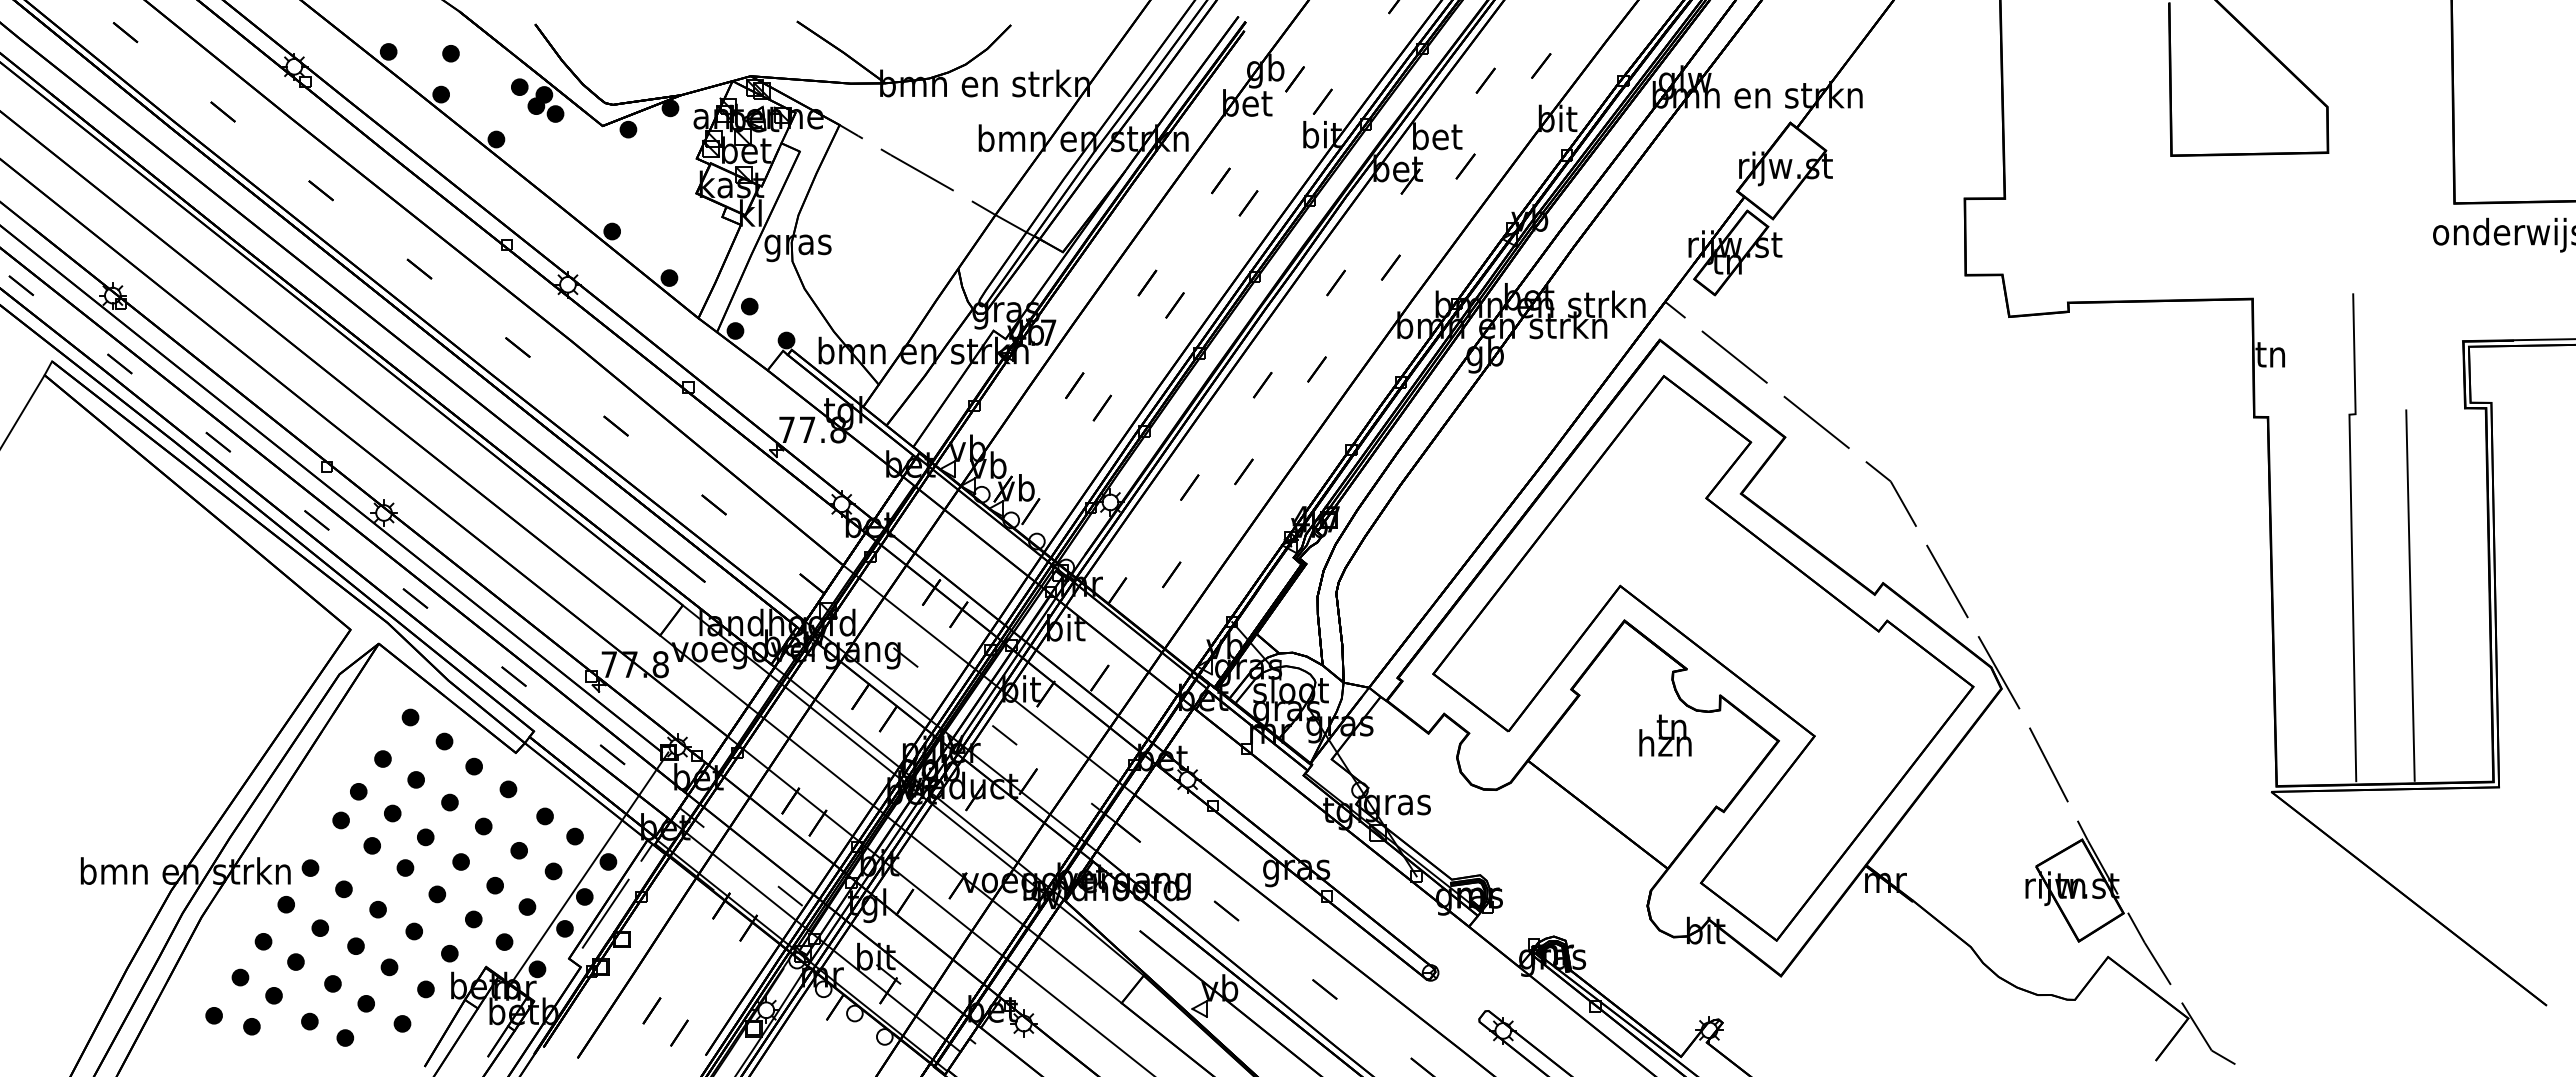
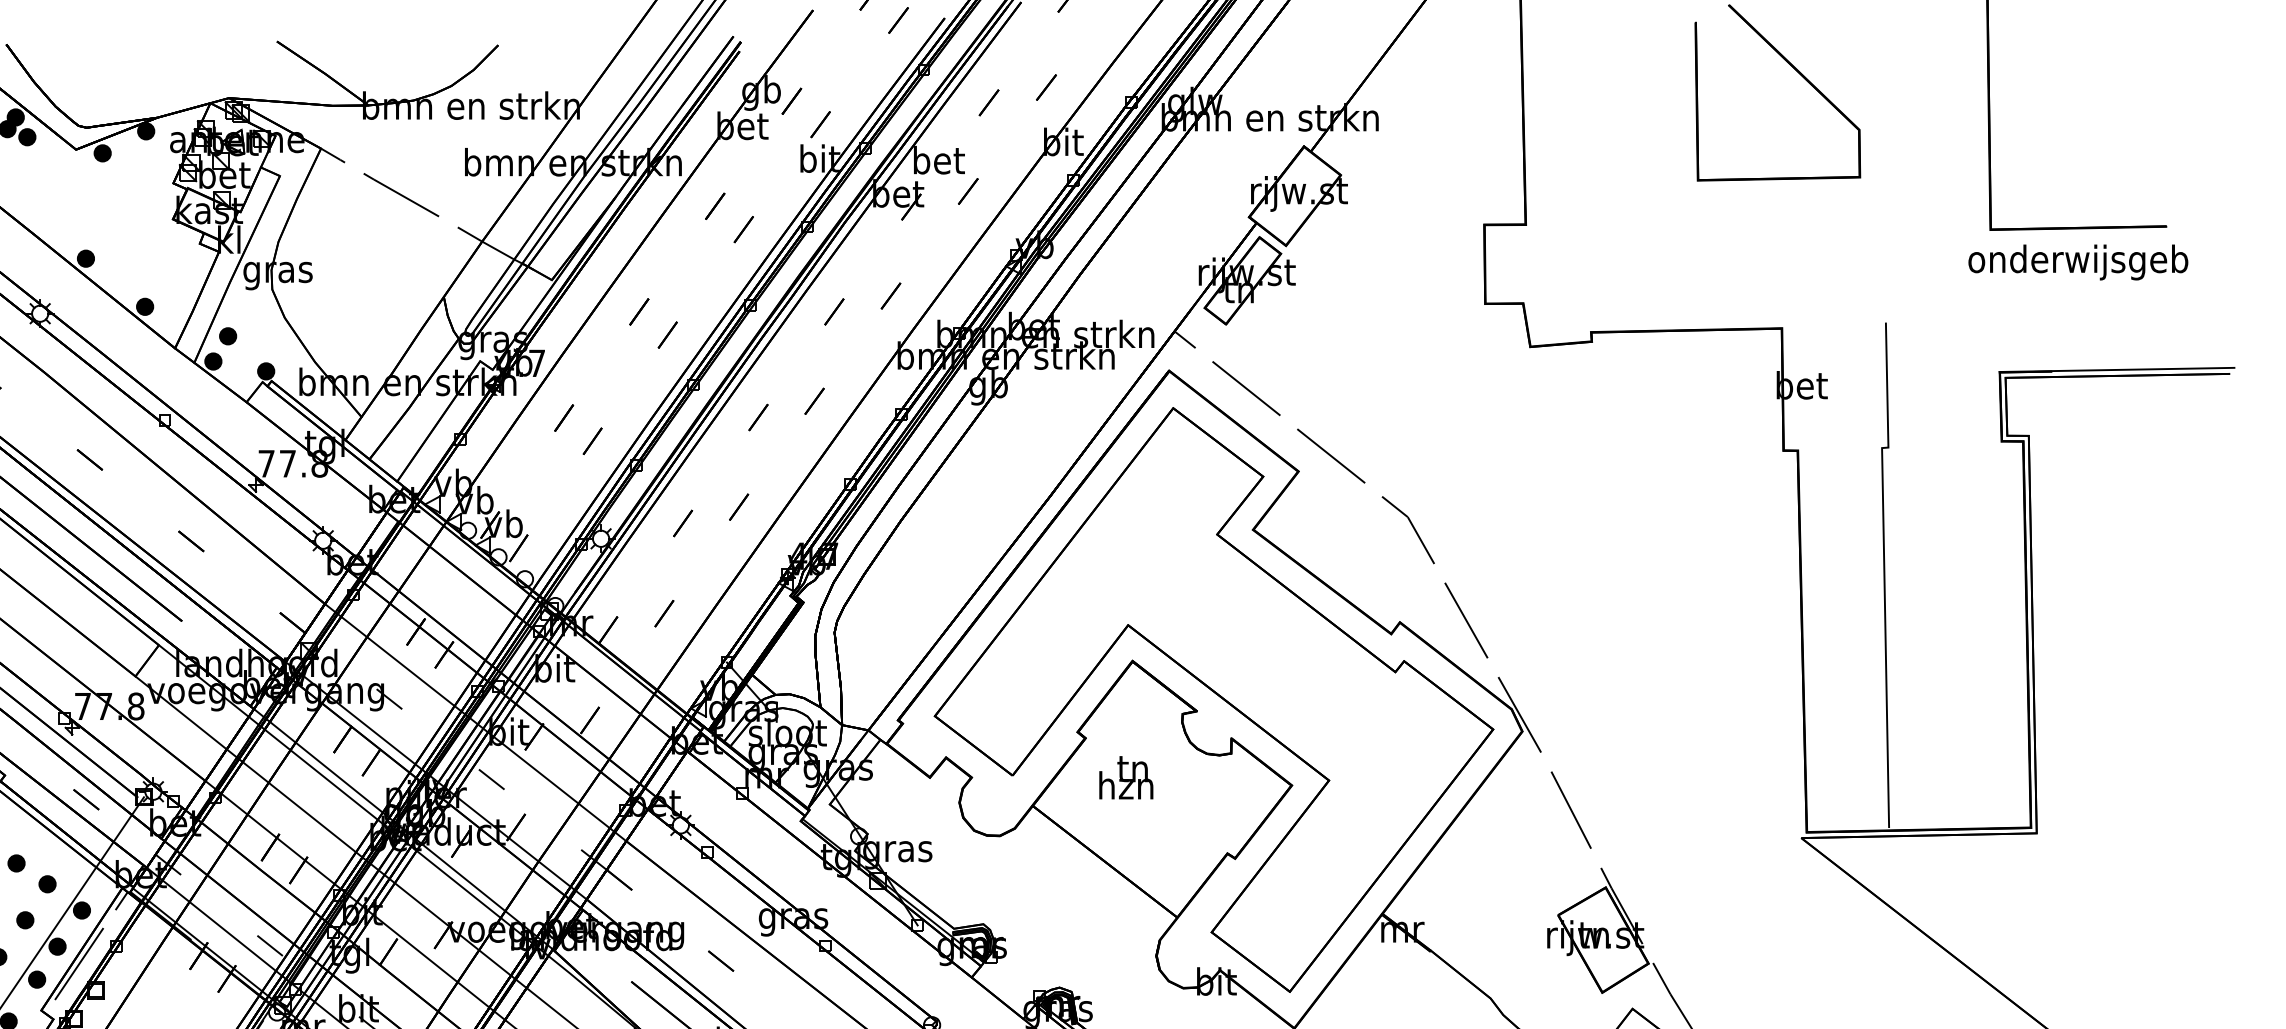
text: (2271, 353) -> (1801, 384), tn -> bet
line: (2410, 595) -> (1945, 635), removed
text: (1665, 735) -> (1126, 777), moved

